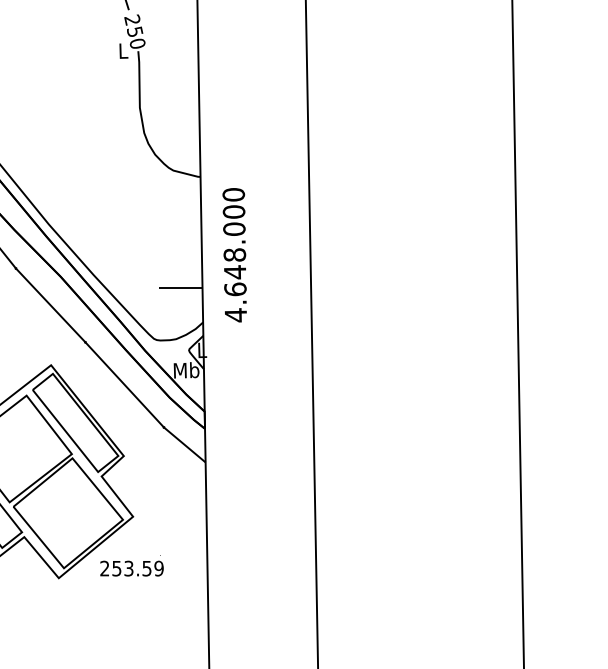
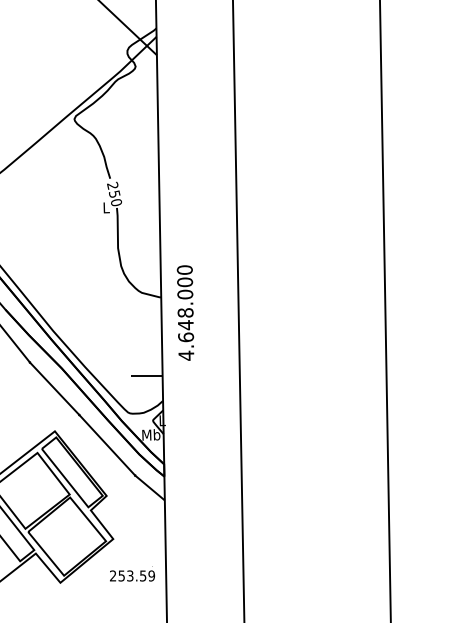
text: (234, 254) -> (185, 312), moved
text: (132, 565) -> (132, 573), moved

